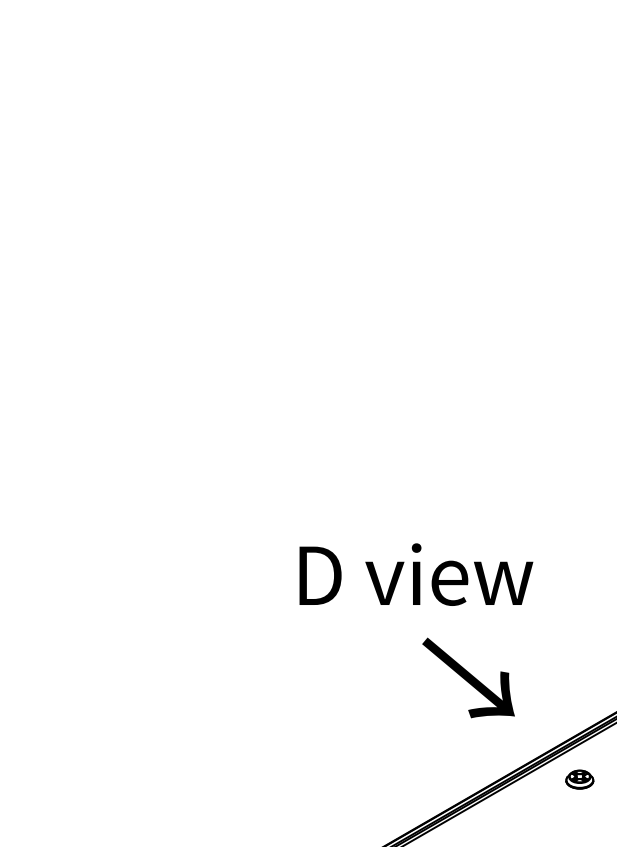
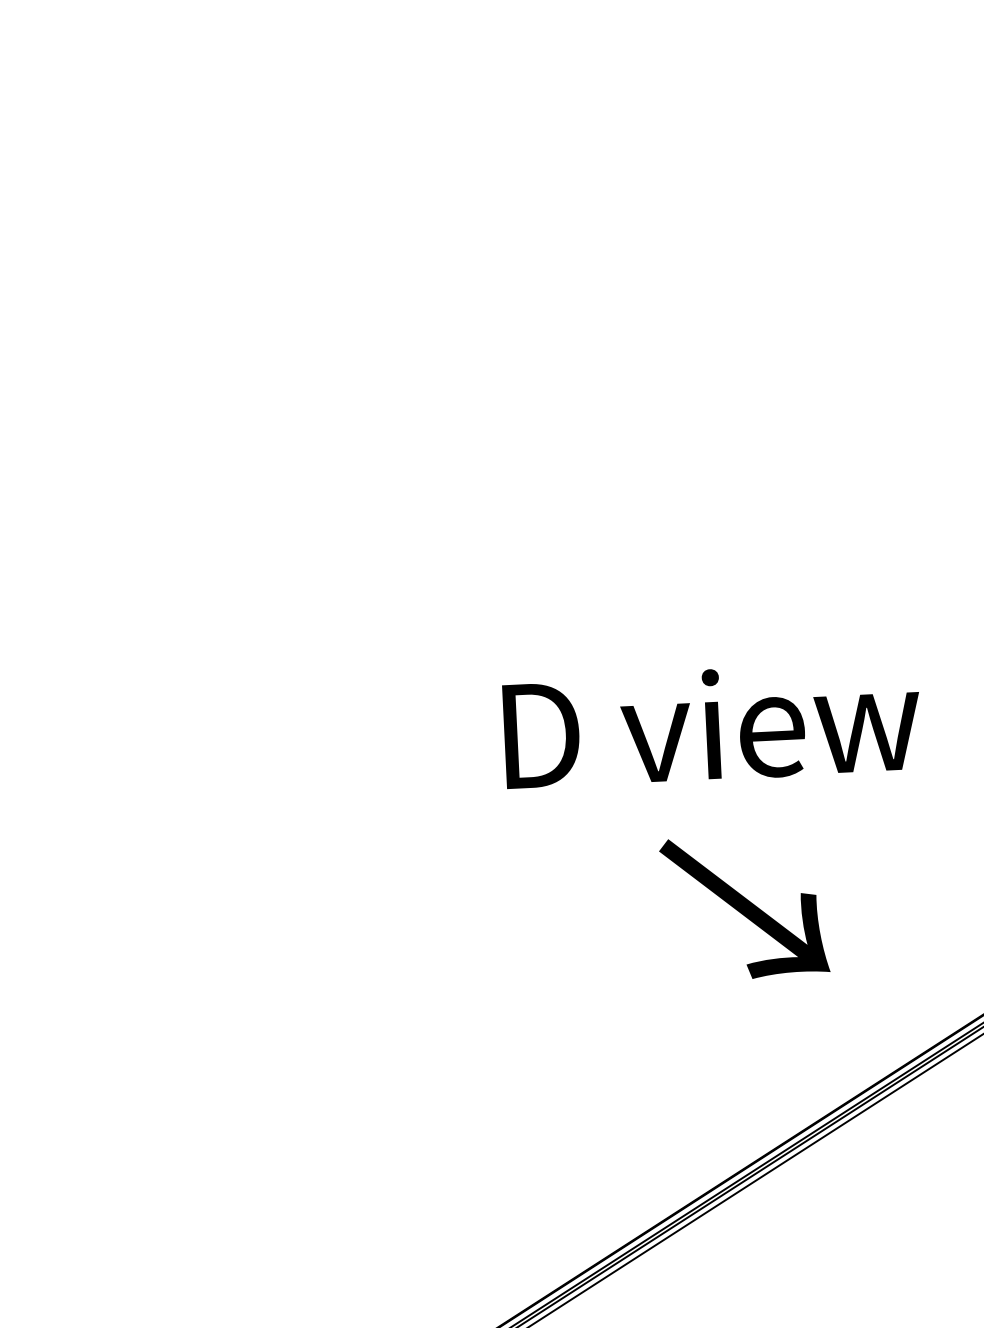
text: (468, 677) -> (744, 906), moved

